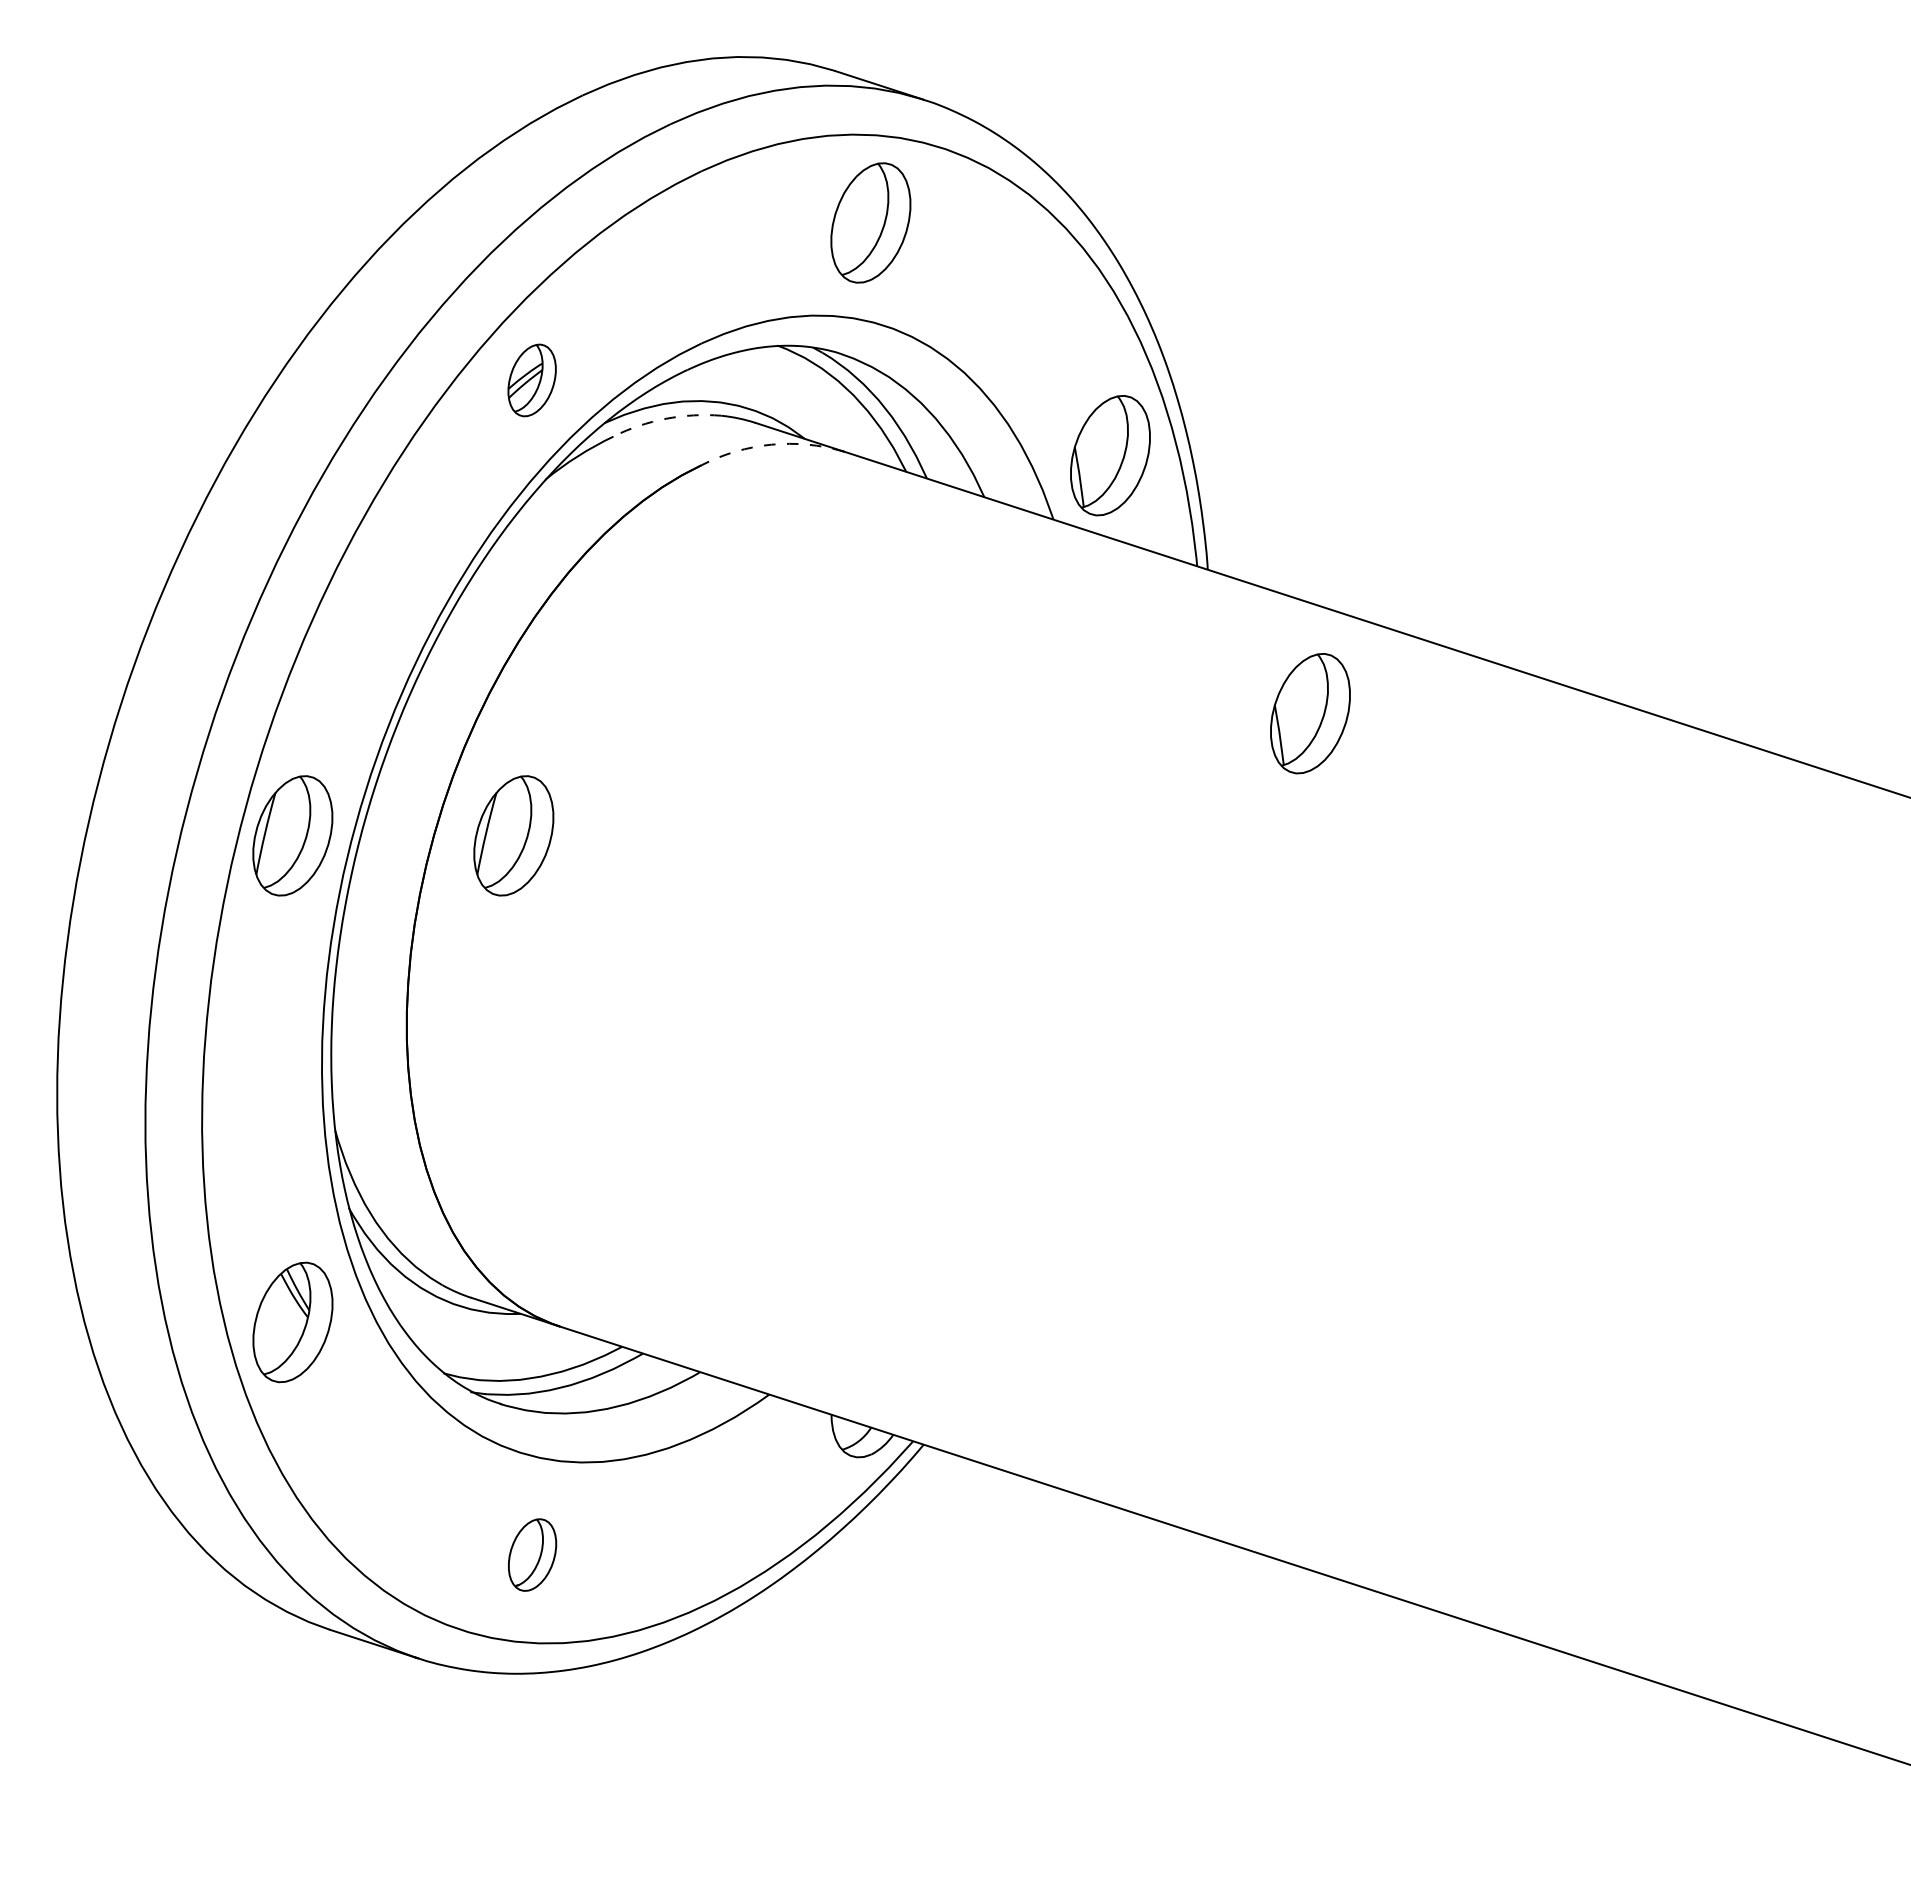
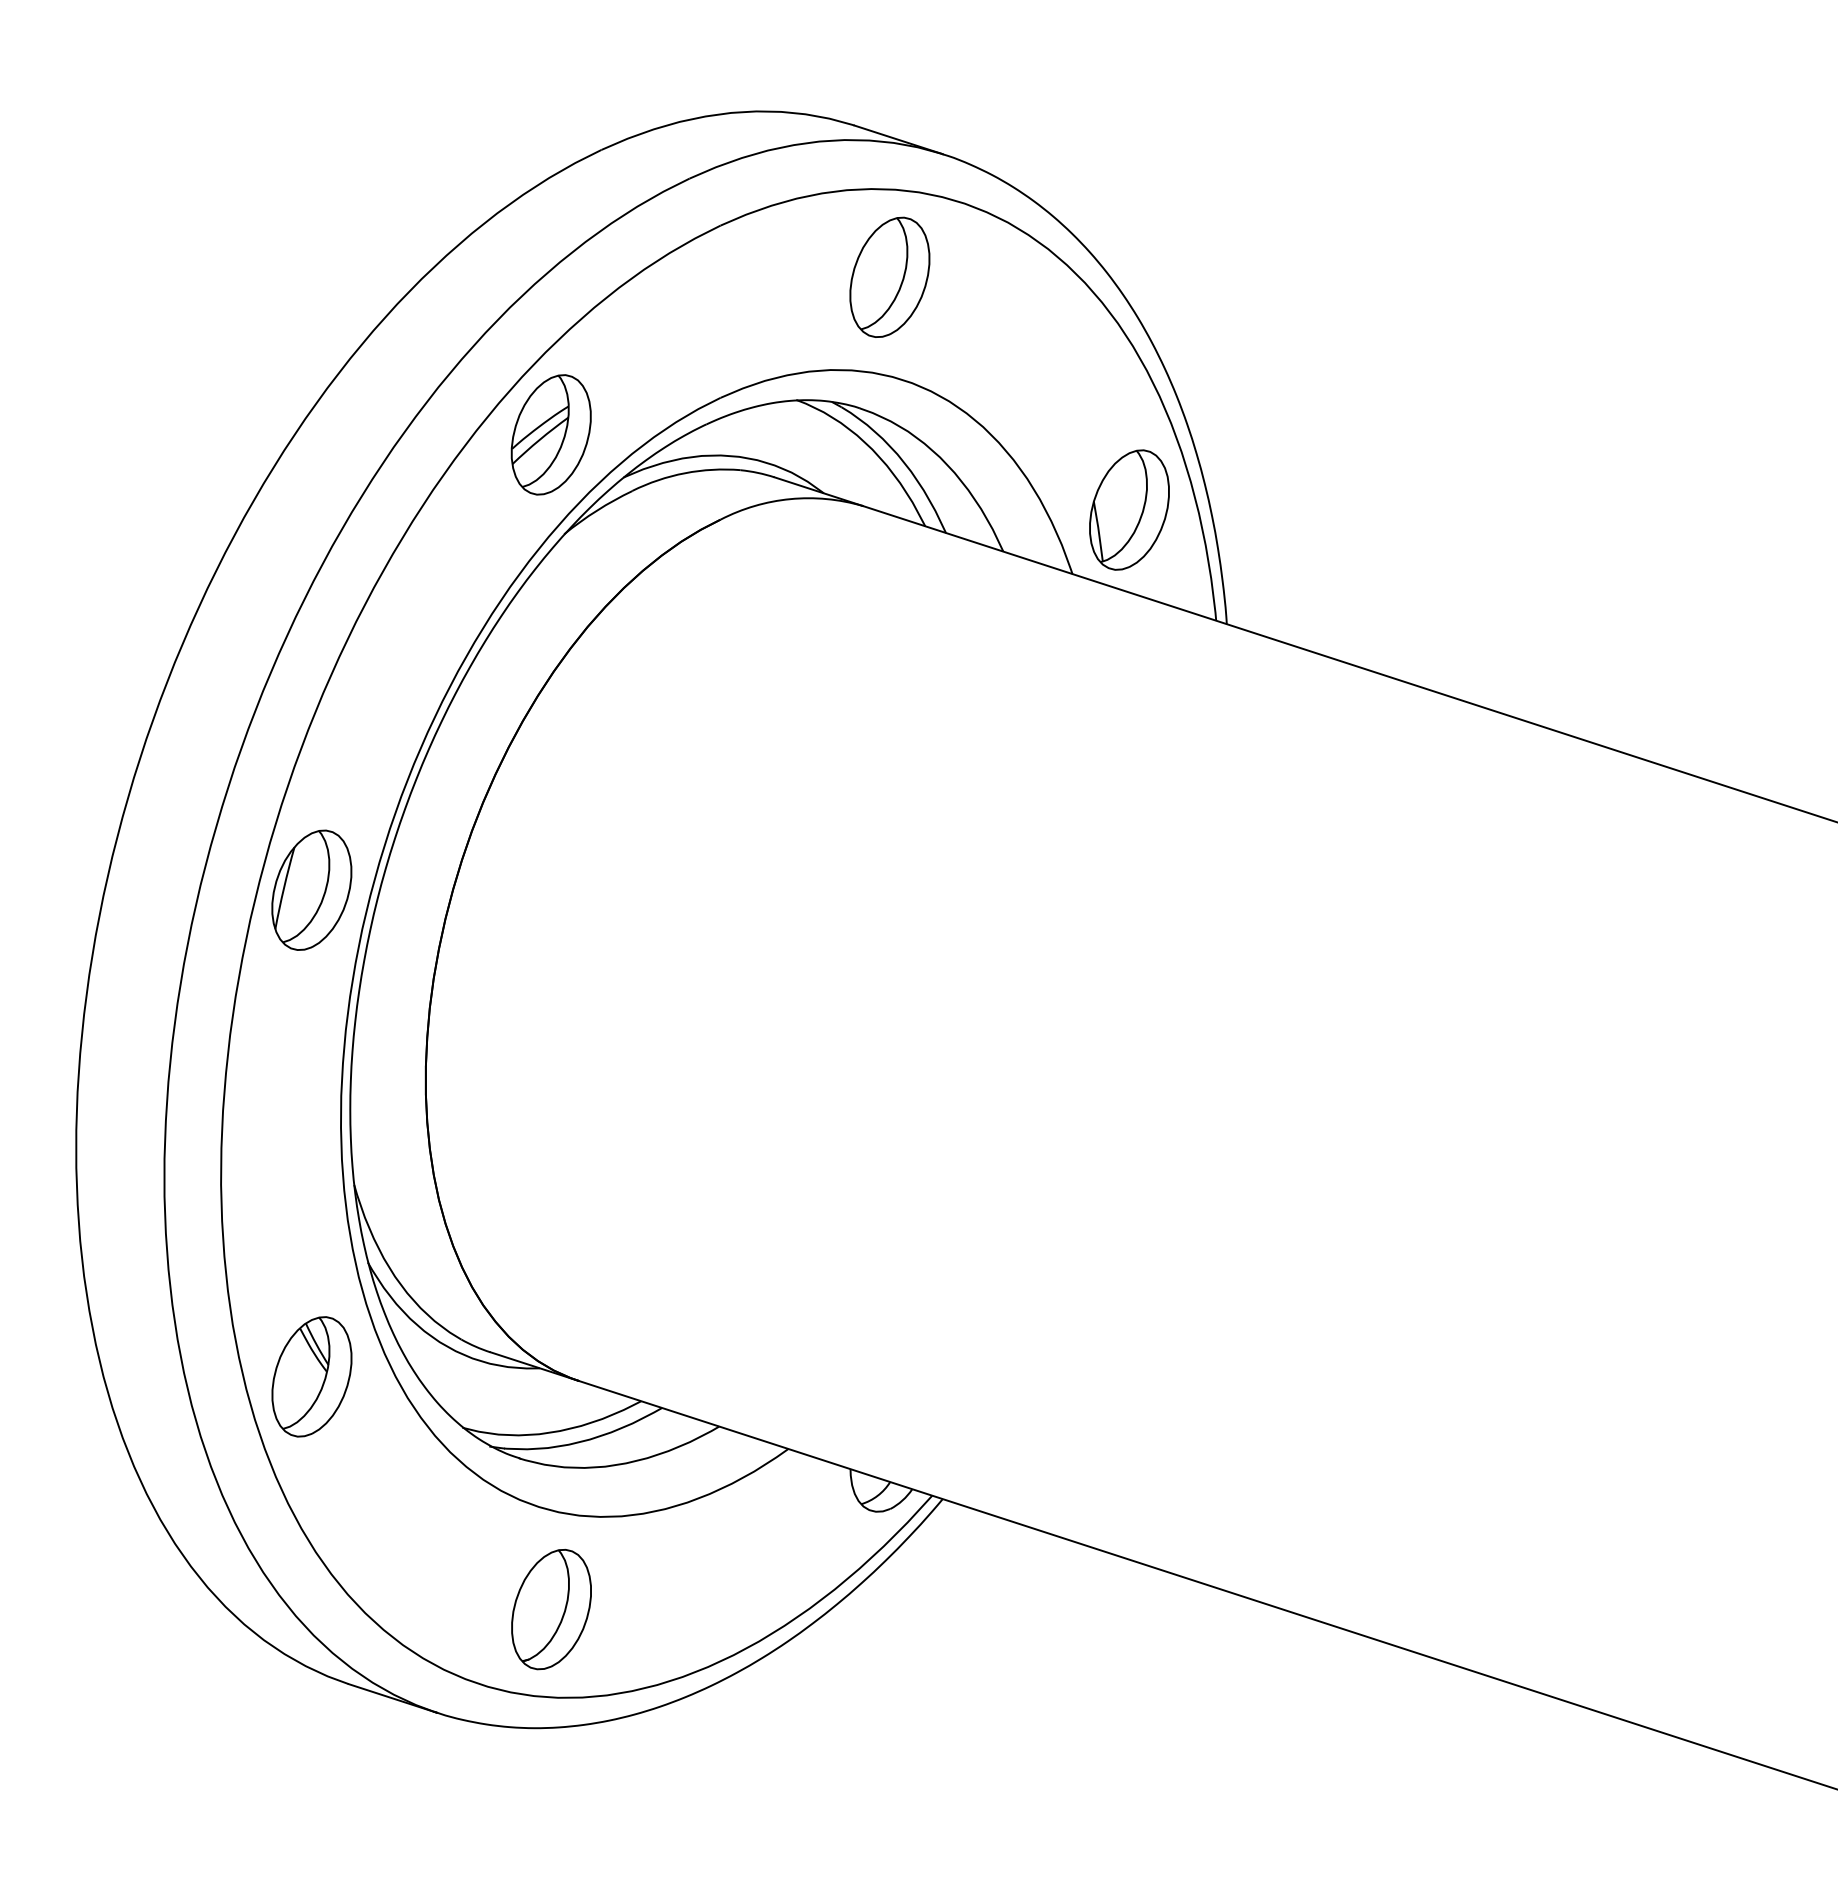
part: (531, 380) -> (550, 434), size x1.67
arc: (666, 418) -> (685, 472), dashed -> solid
arc: (771, 444) -> (790, 498), dashed -> solid
part: (1310, 713) -> (1329, 767), removed
part: (513, 835) -> (532, 889), removed
part: (532, 1554) -> (551, 1608), size x1.67

